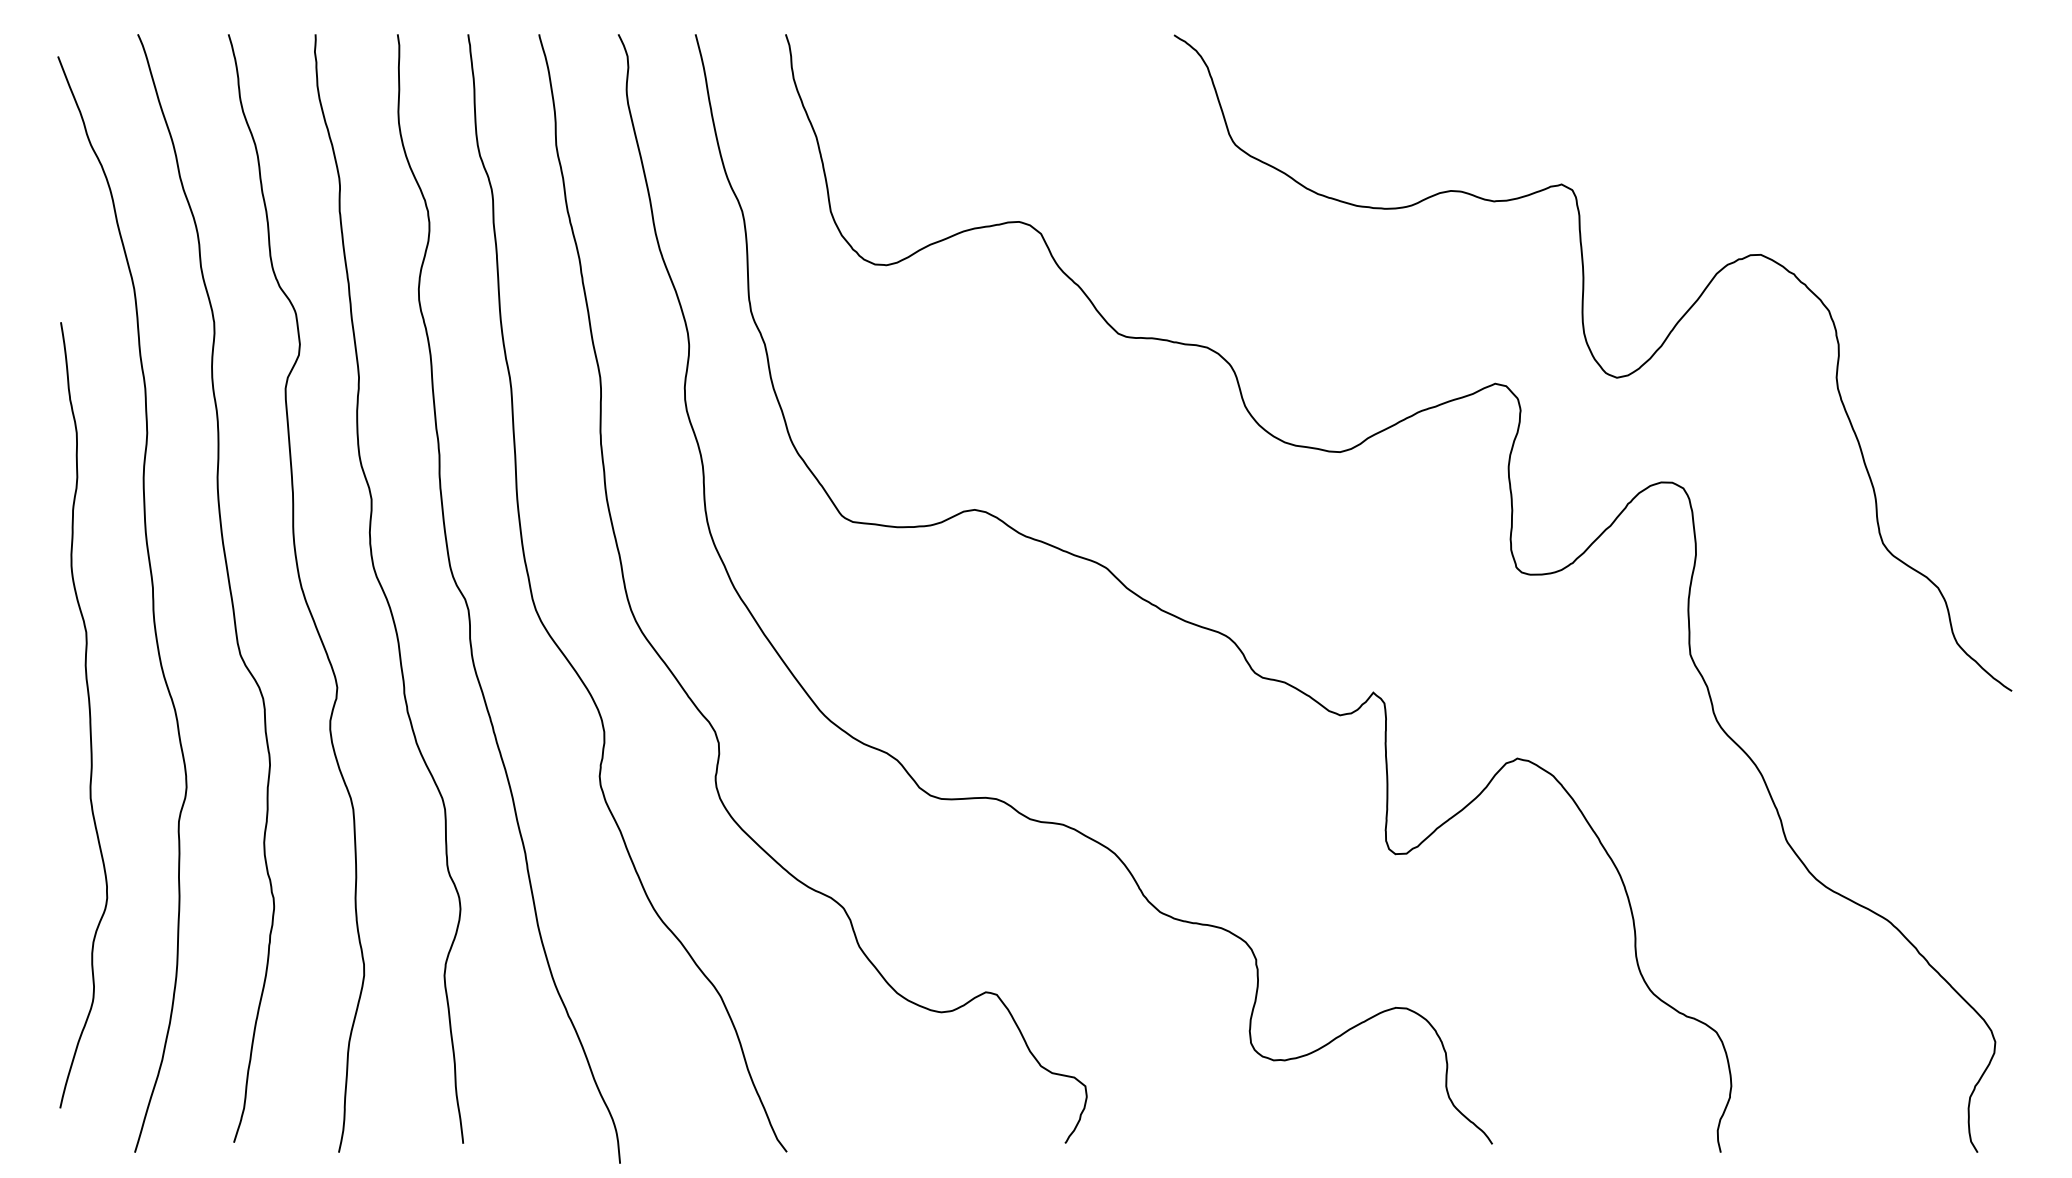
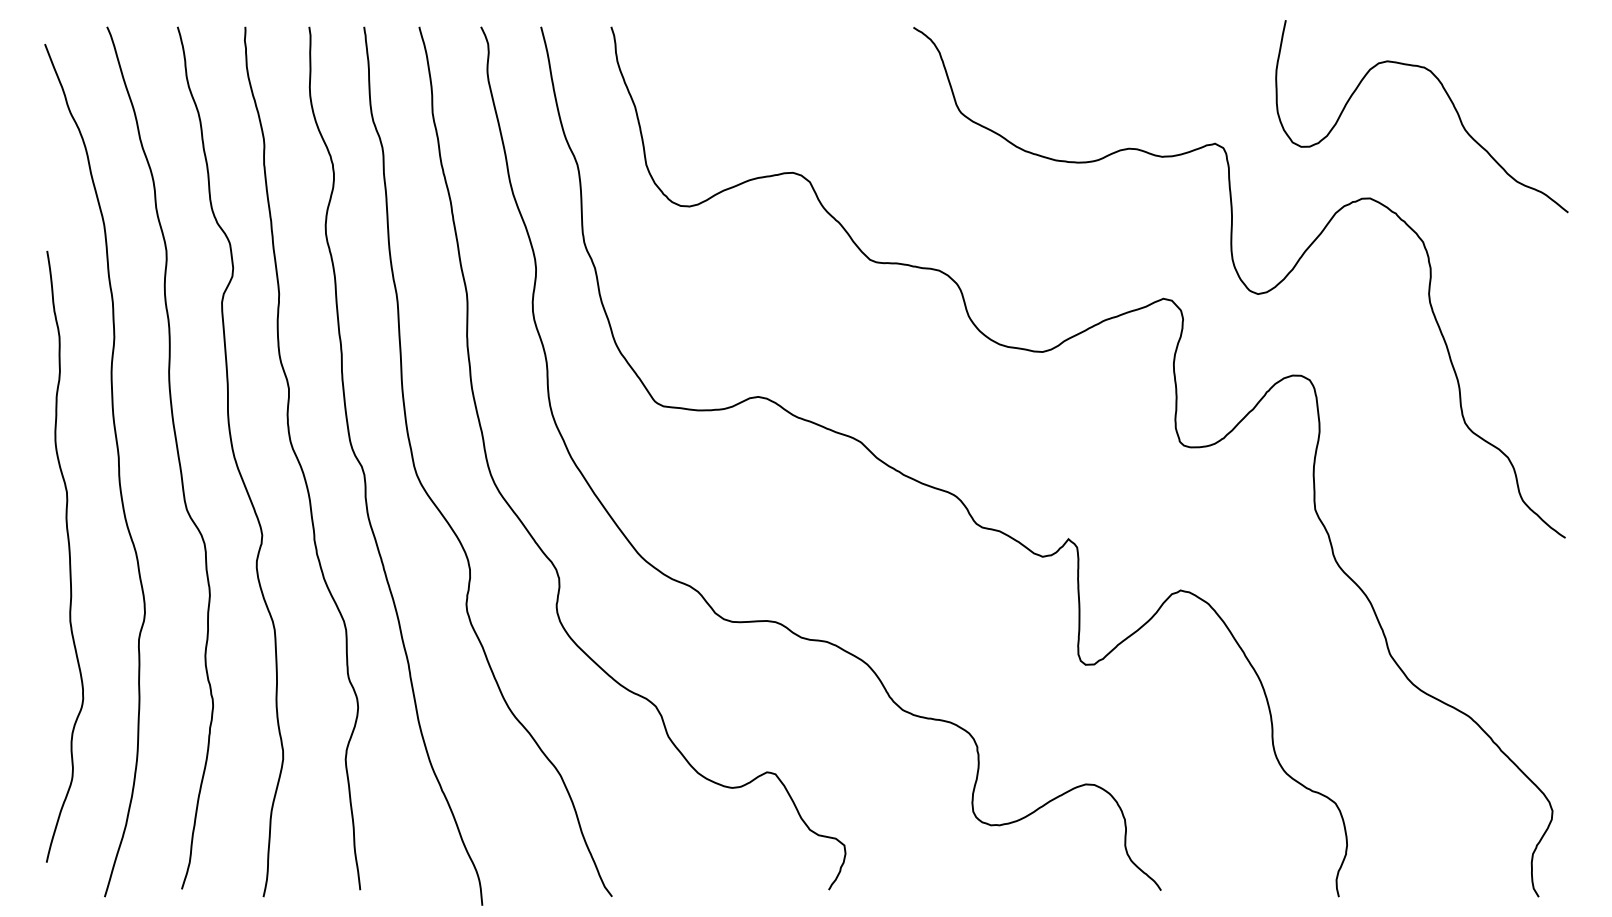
curve: (1864, 130) -> (1450, 101), added

